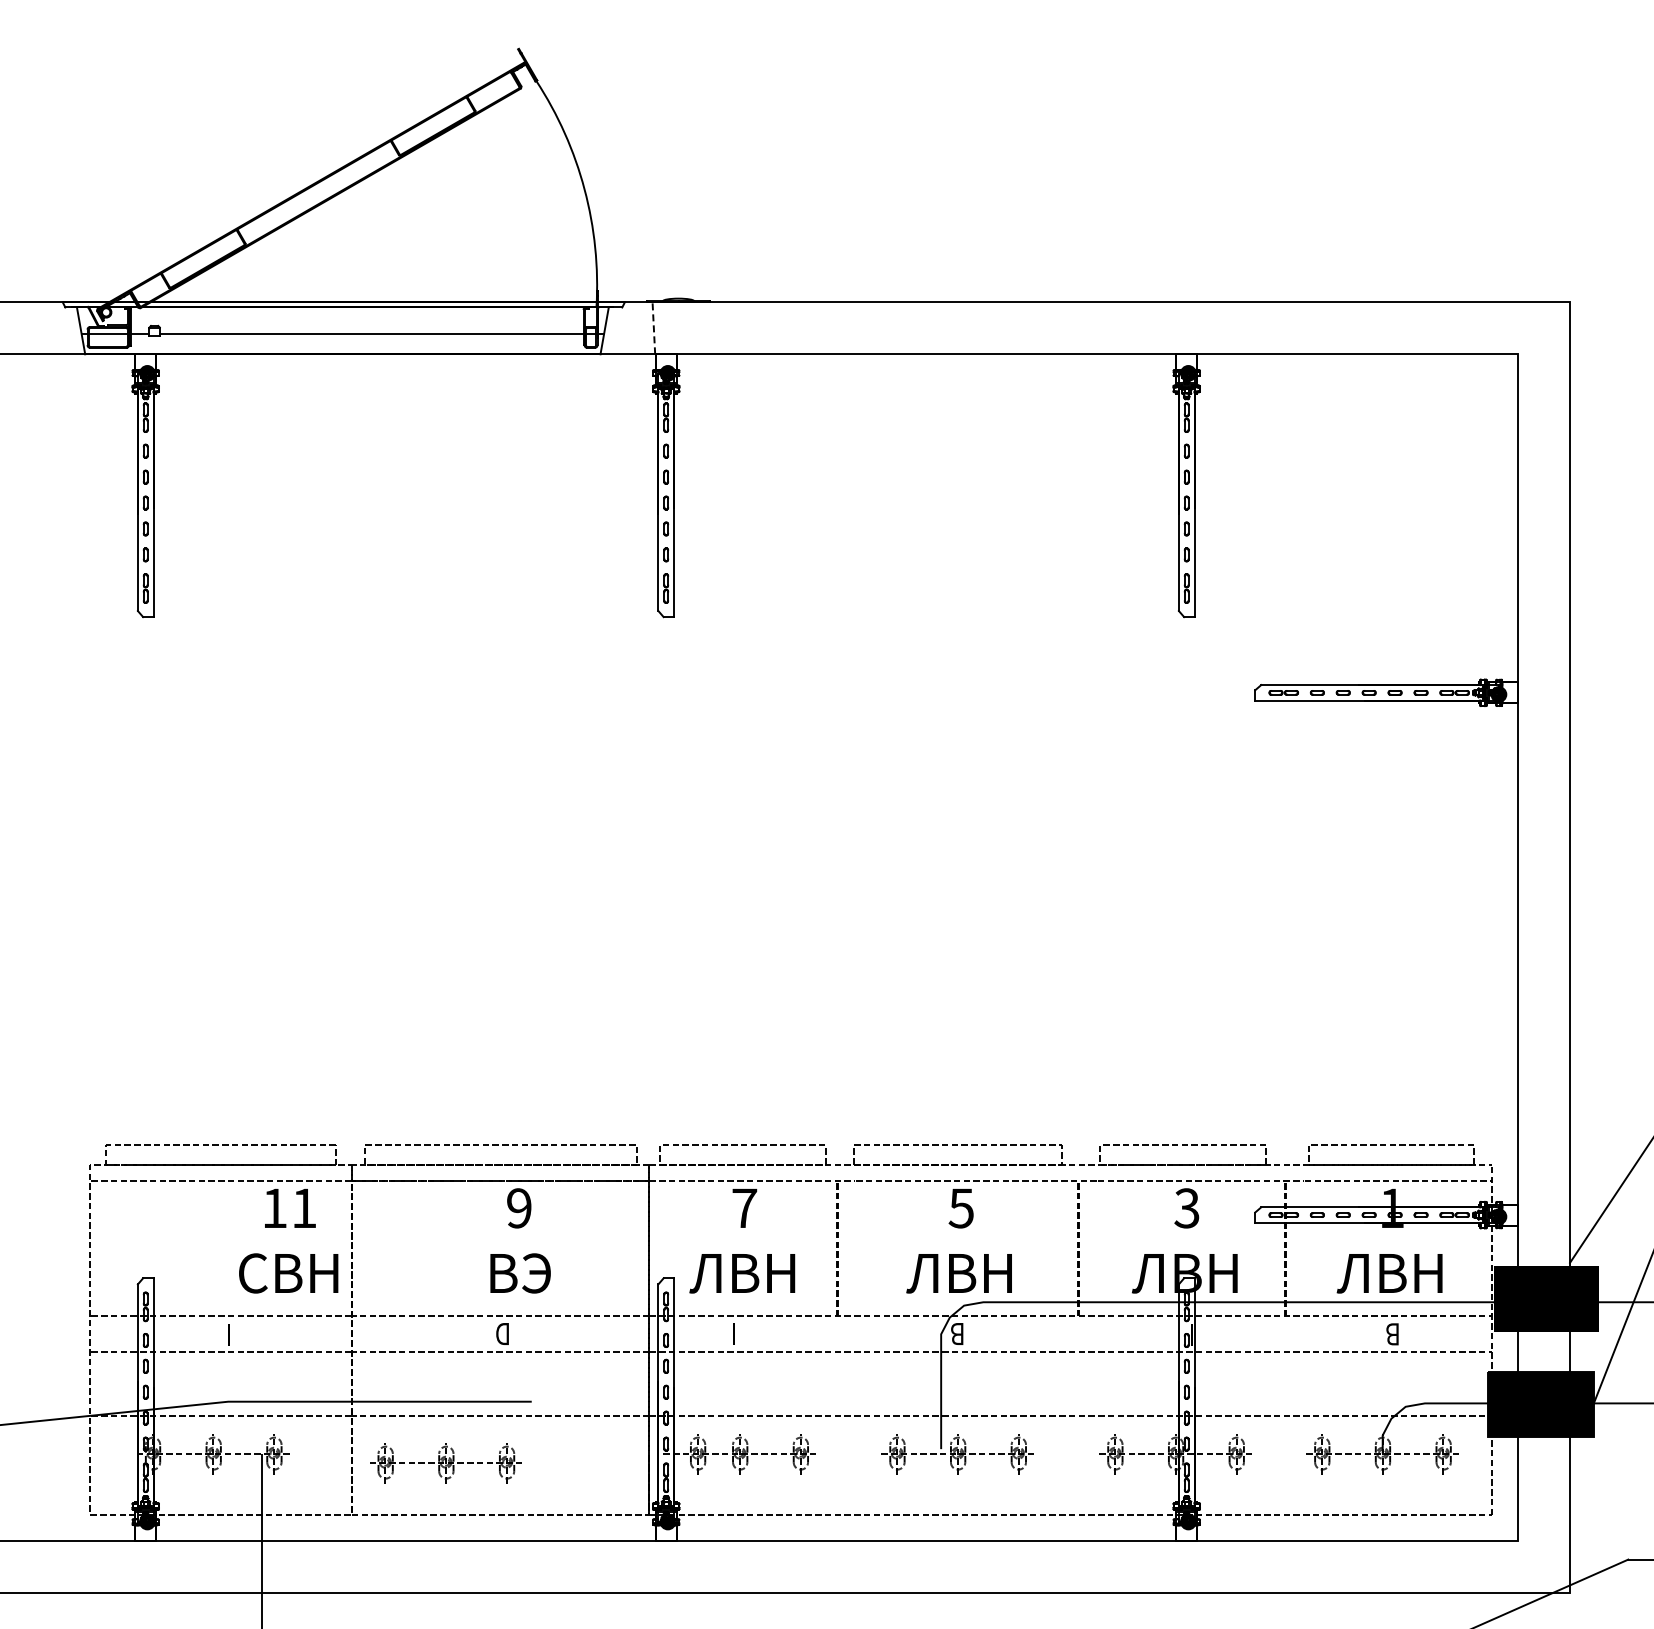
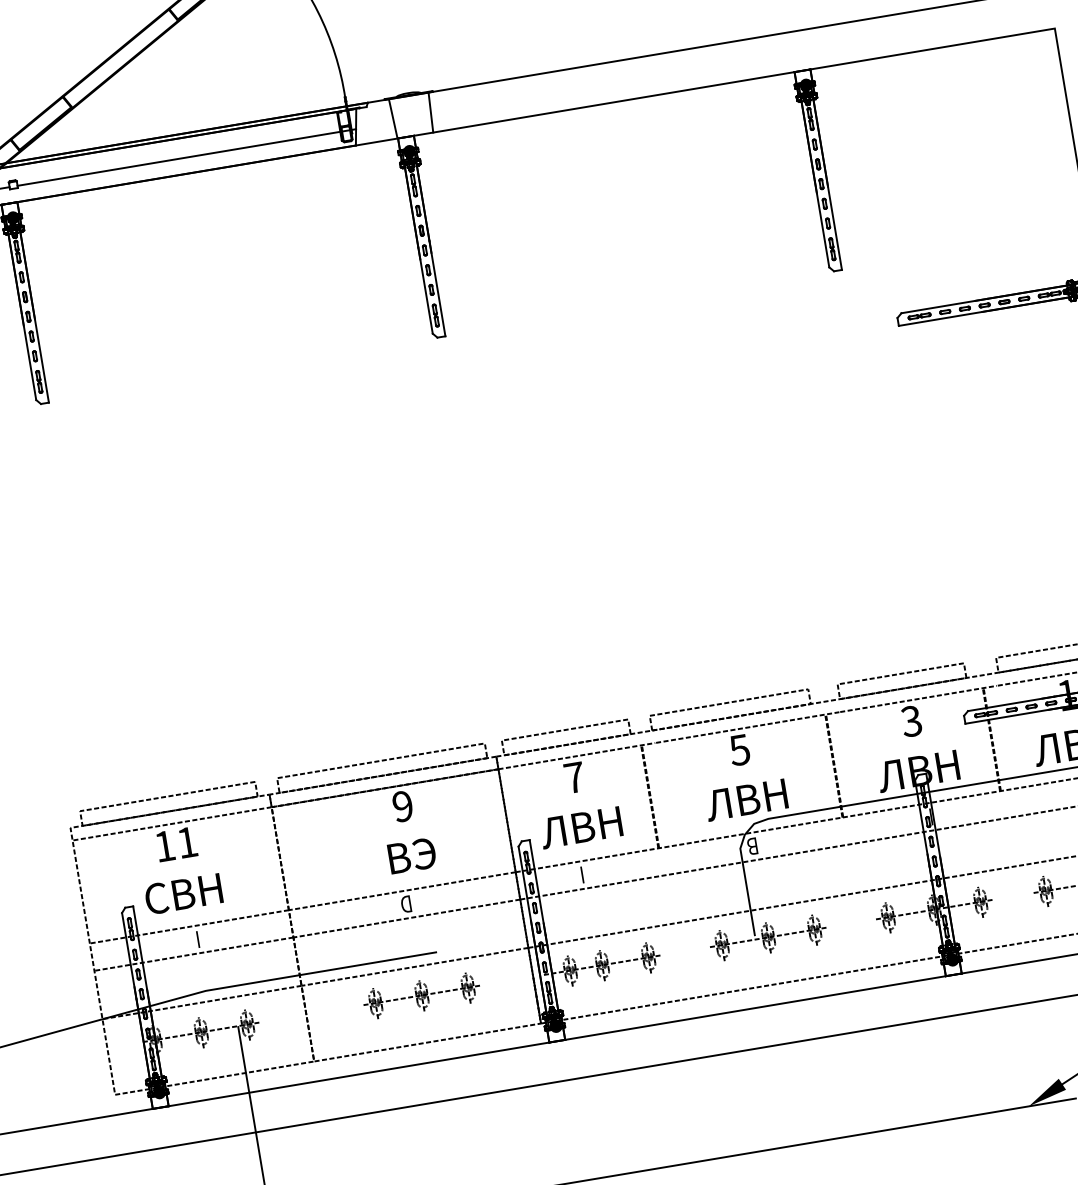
line: (653, 327) -> (392, 118), dashed -> solid
line: (703, 328) -> (431, 112), added
text: (288, 1241) -> (179, 869), moved
part: (445, 1463) -> (421, 996), moved

